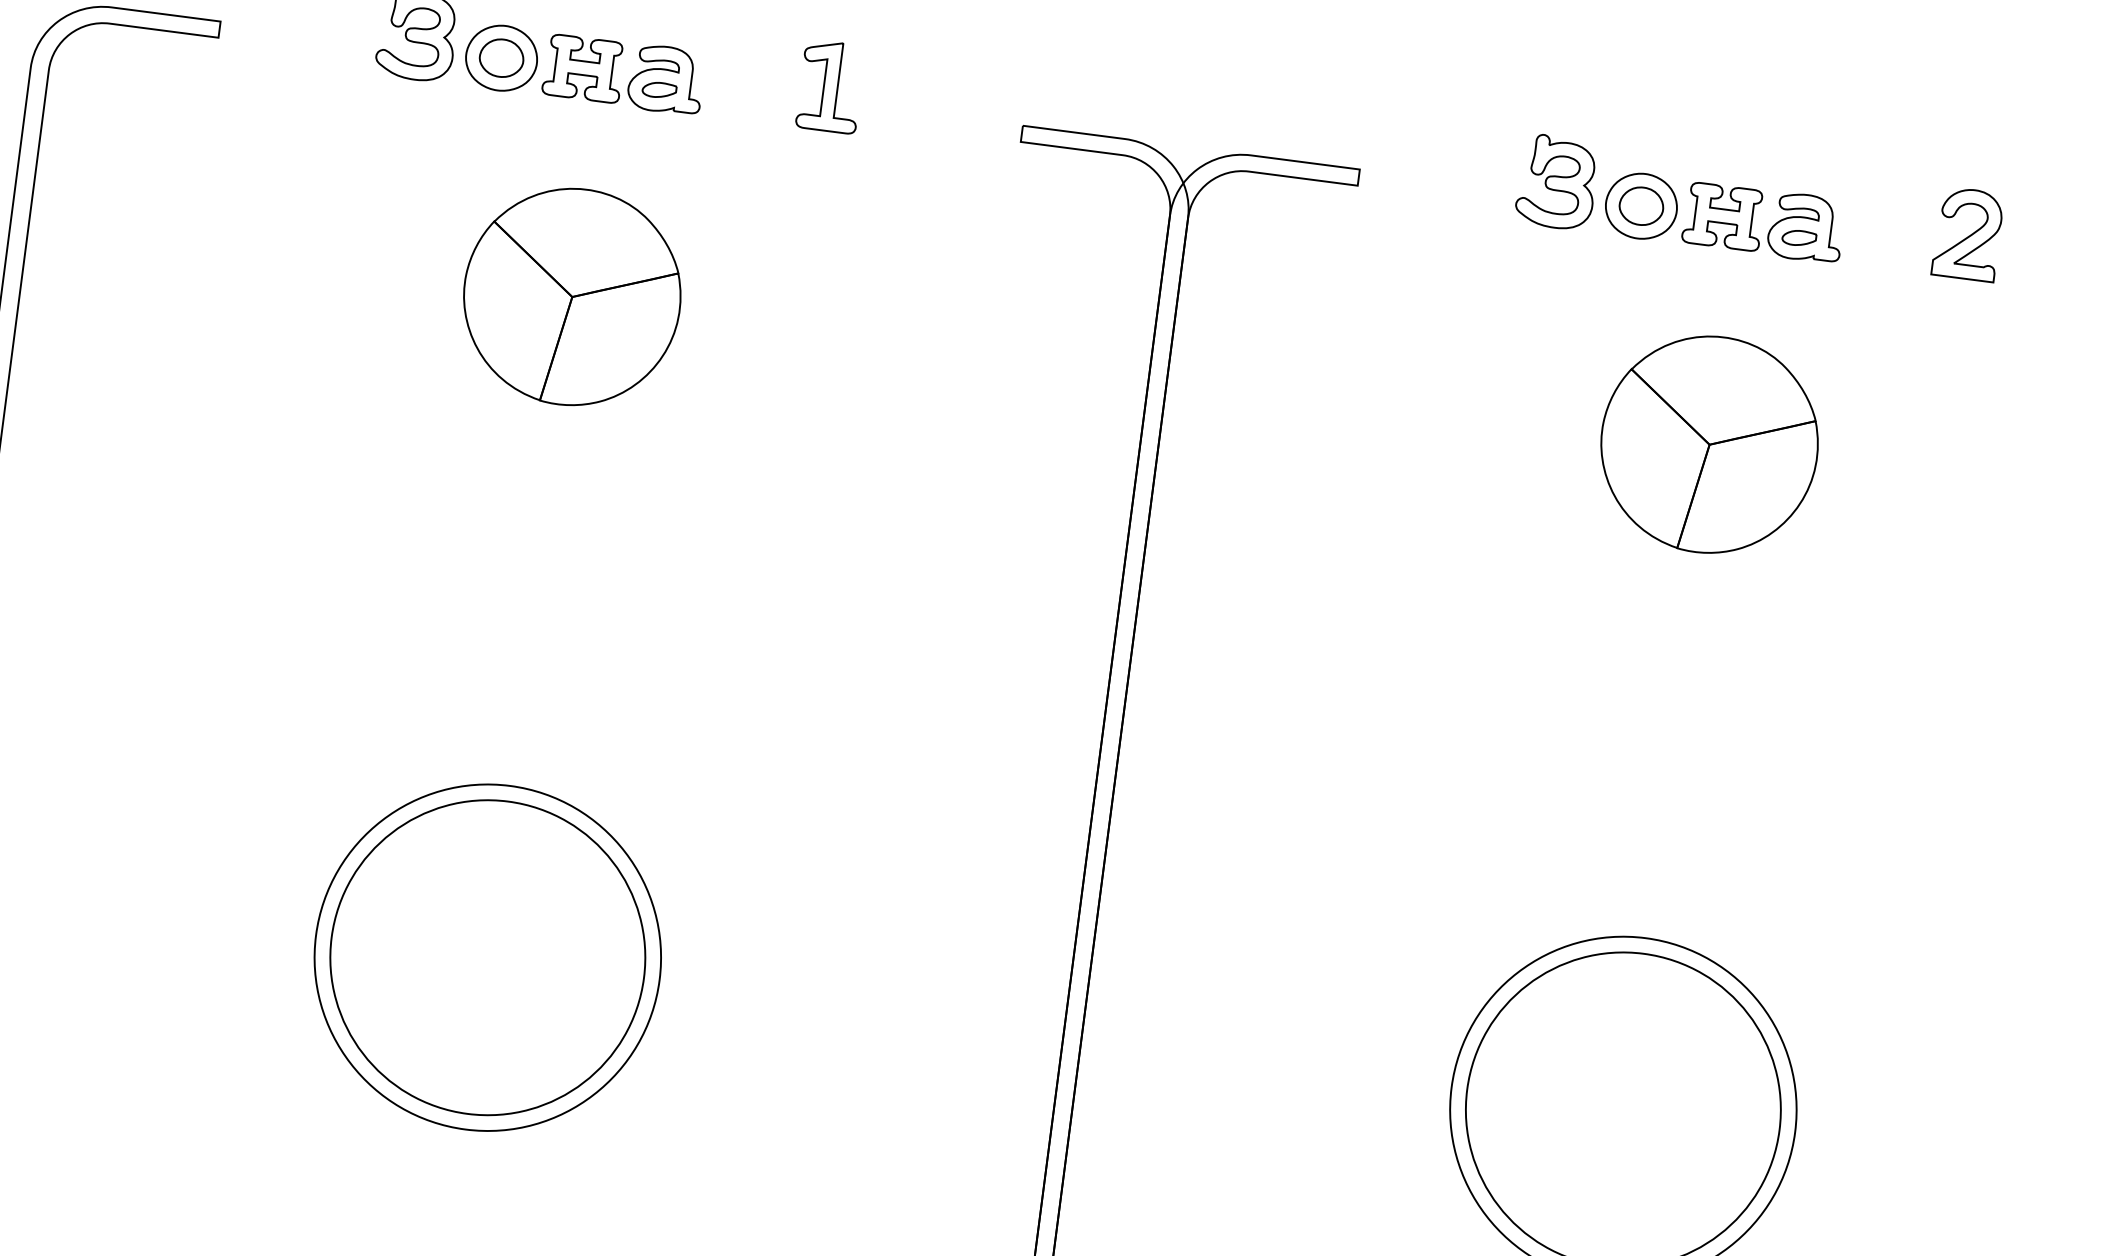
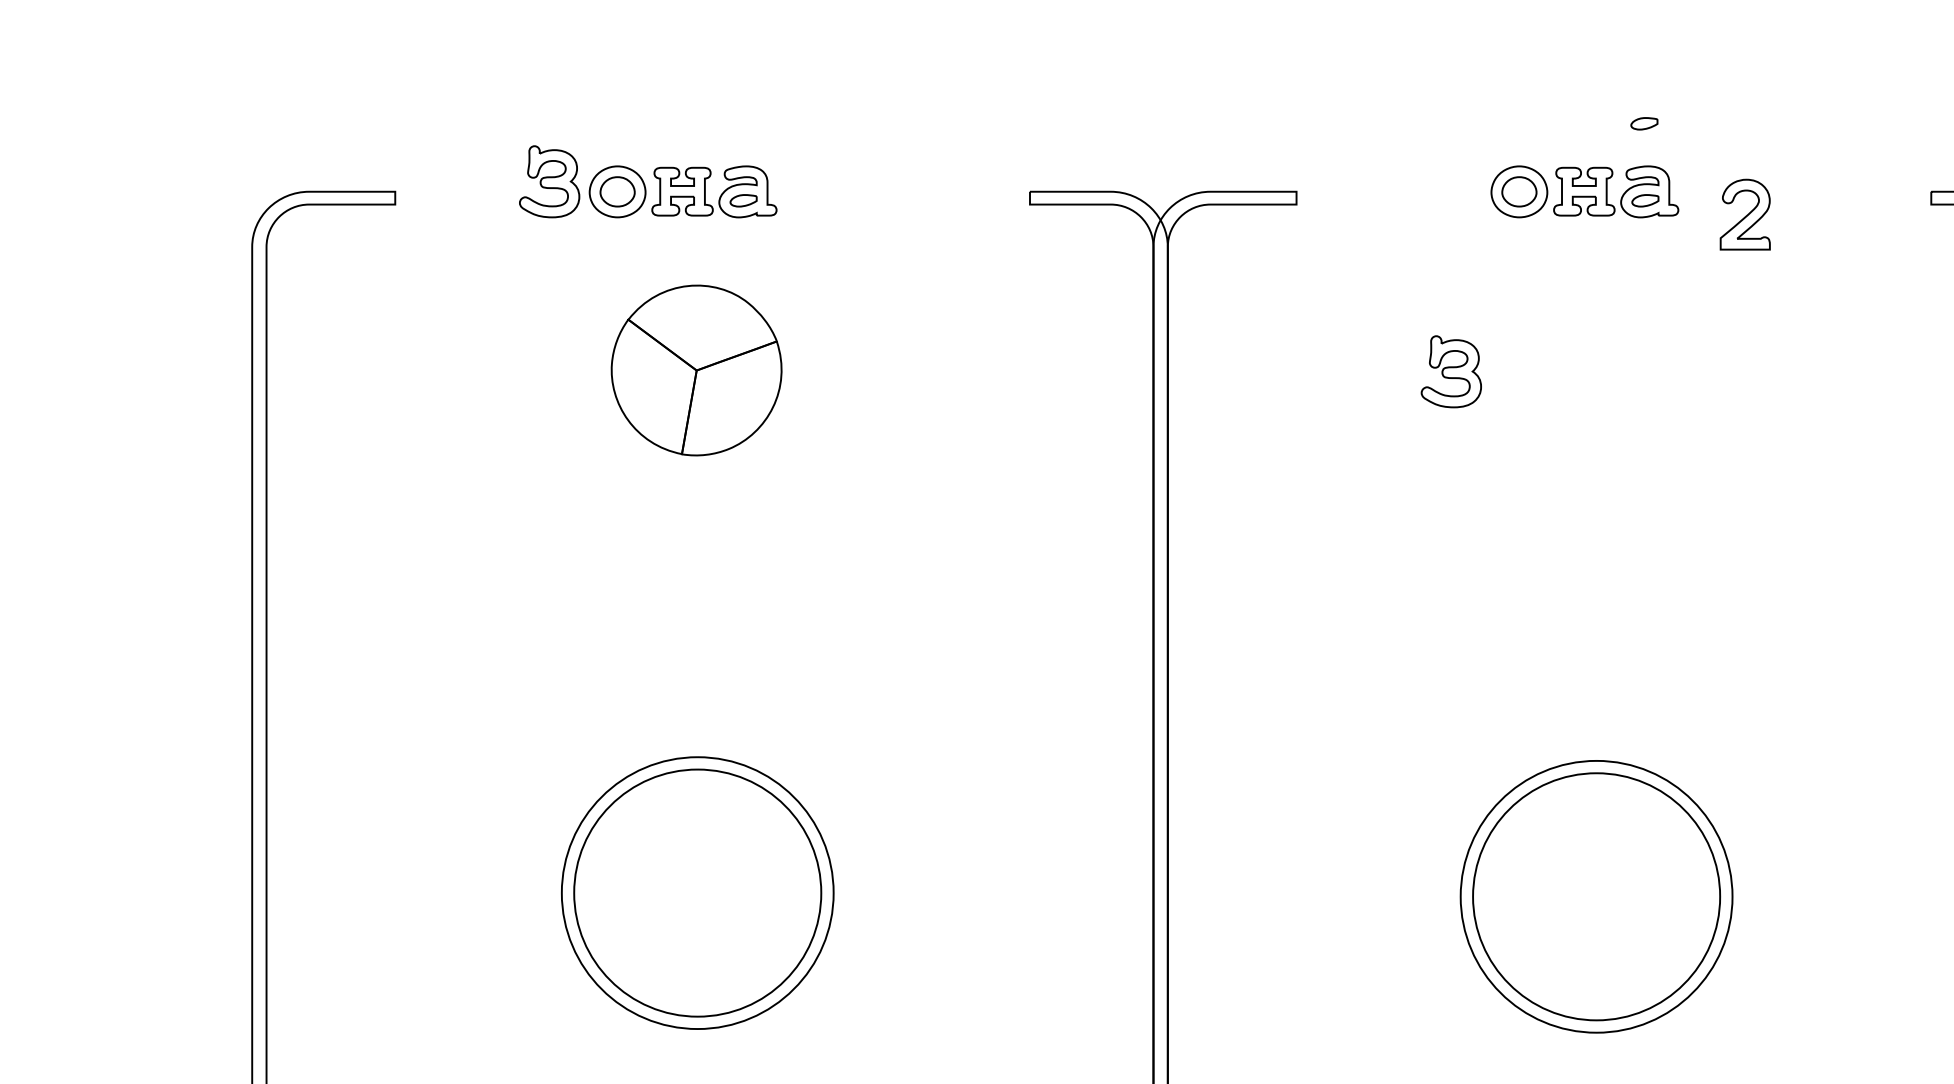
part: (830, 86) -> (876, 180), removed
part: (1810, 140) -> (1644, 123), added
part: (1556, 181) -> (1450, 371), moved
part: (1967, 233) -> (1744, 214), moved
part: (1709, 444) -> (1596, 370), removed

